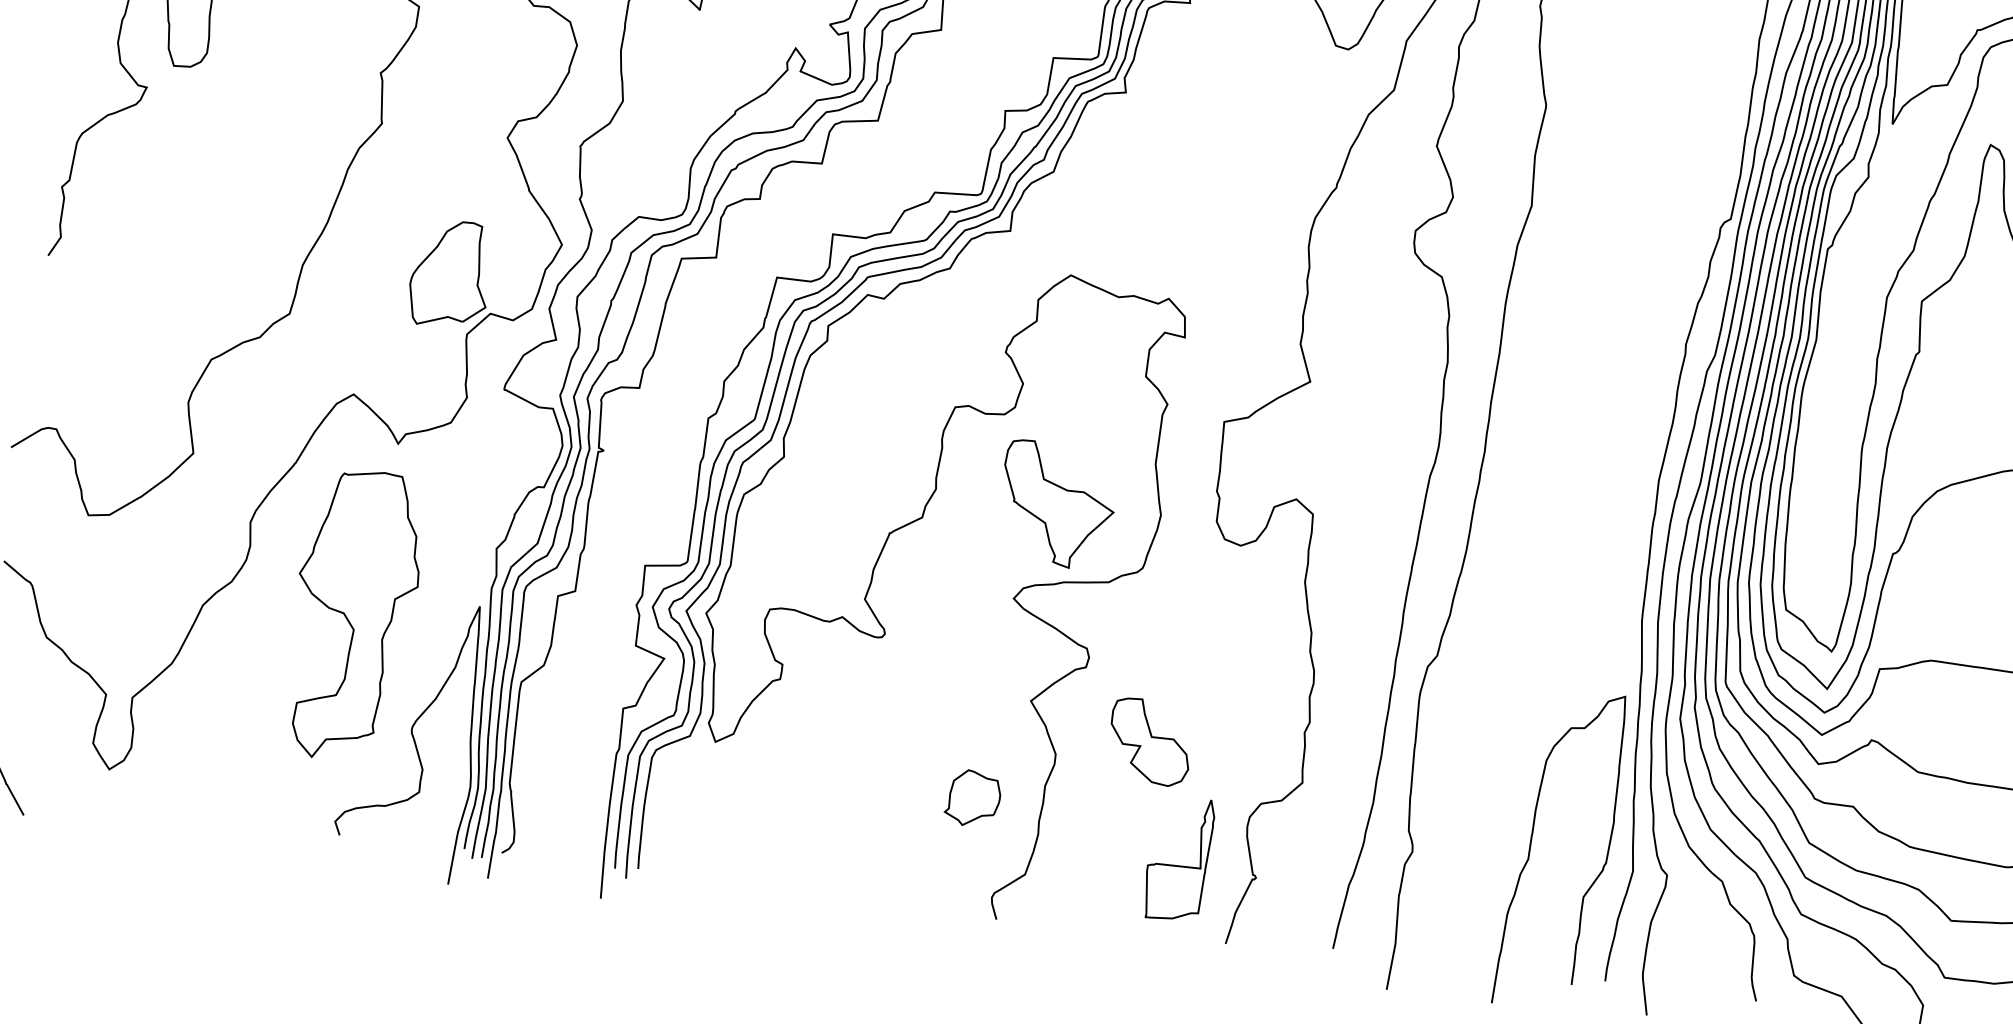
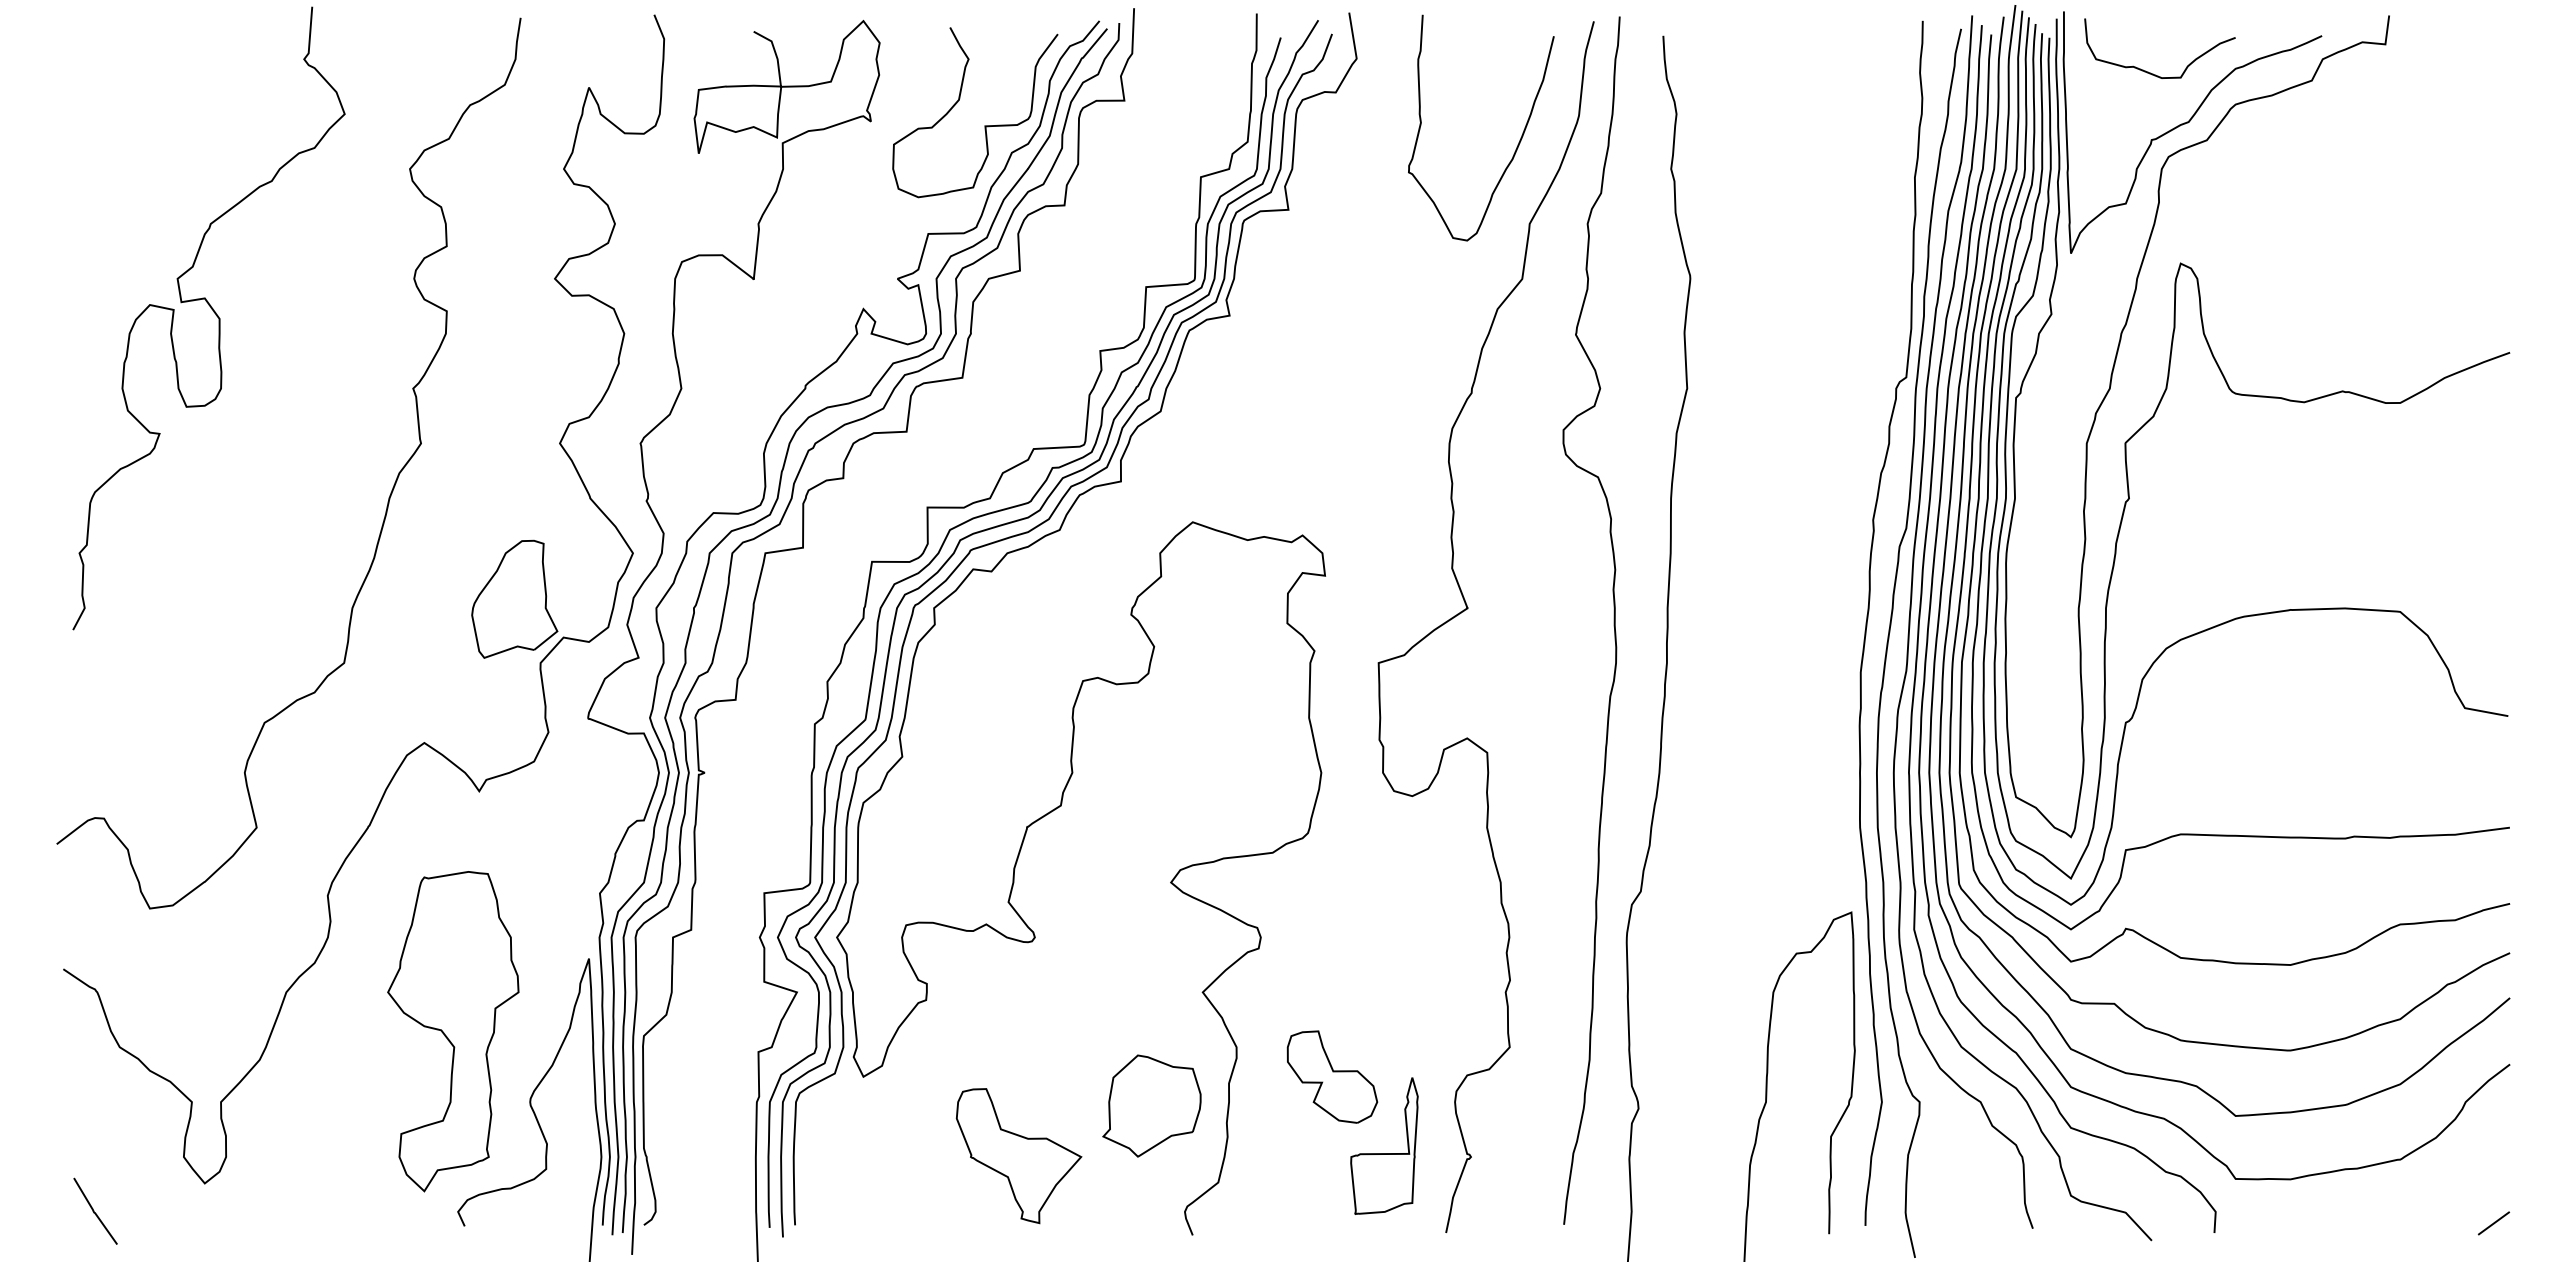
part: (1056, 505) -> (1018, 1156), moved
part: (354, 615) -> (453, 1031), moved
part: (1150, 741) -> (1332, 1076), moved
part: (972, 797) -> (1151, 1105), size x1.67

